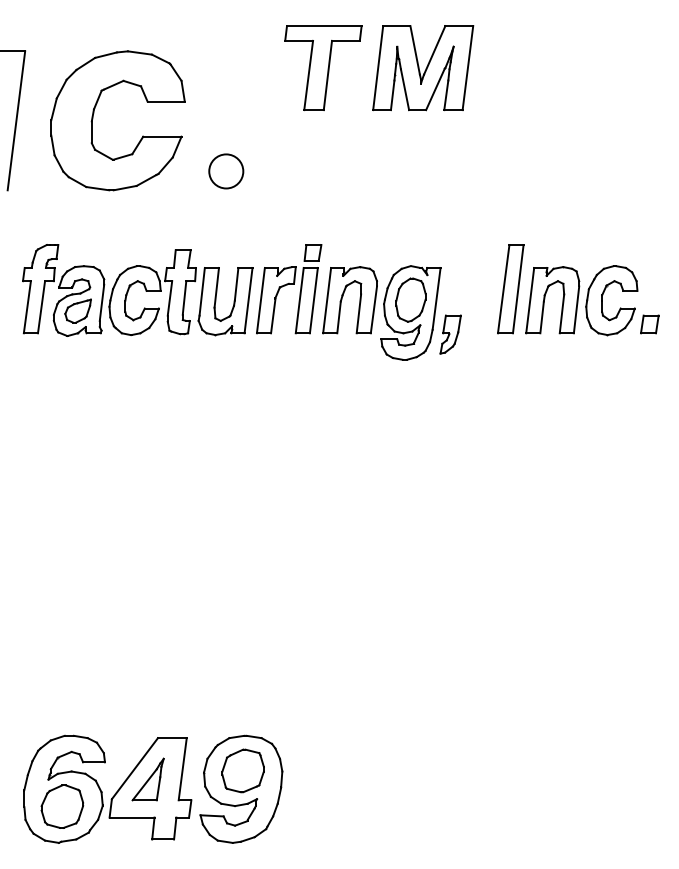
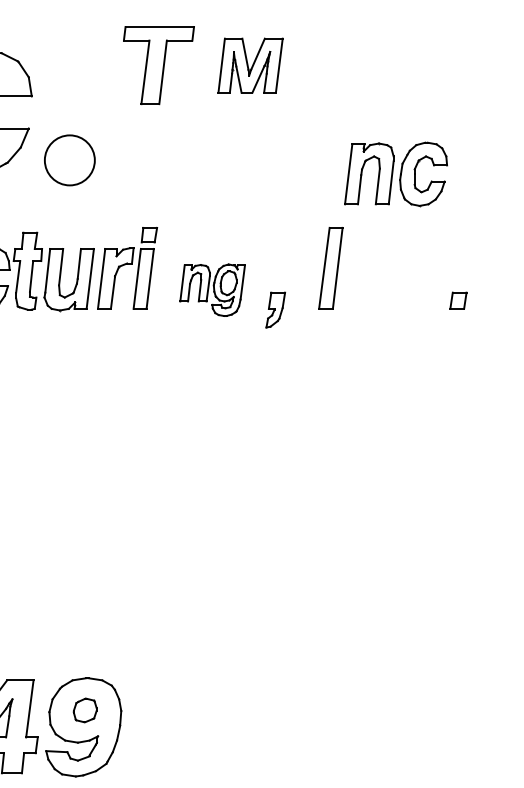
part: (423, 68) -> (250, 65), size x0.7
circle: (226, 171) -> (70, 160), size x1.6
part: (581, 300) -> (395, 174), moved
part: (381, 312) -> (212, 289), size x0.6
part: (242, 770) -> (84, 710), size x0.6

